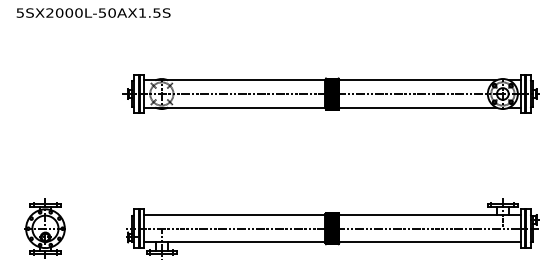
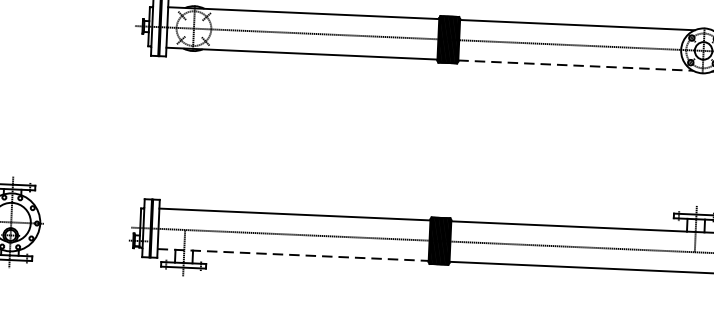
line: (417, 107) -> (575, 65), solid -> dashed
line: (234, 242) -> (292, 255), solid -> dashed

